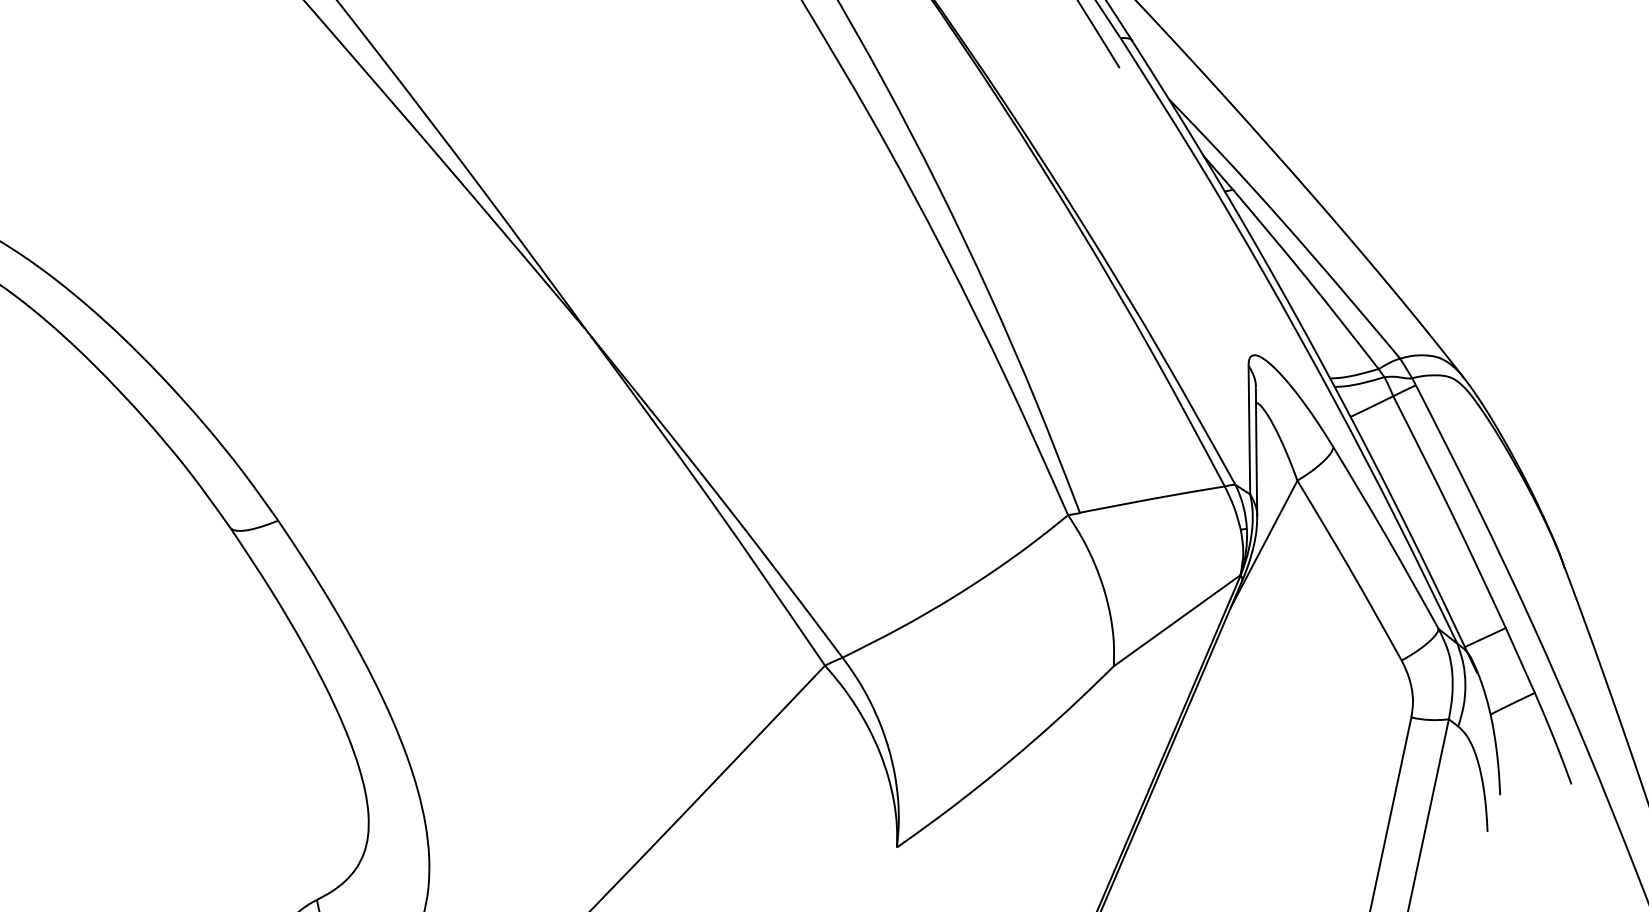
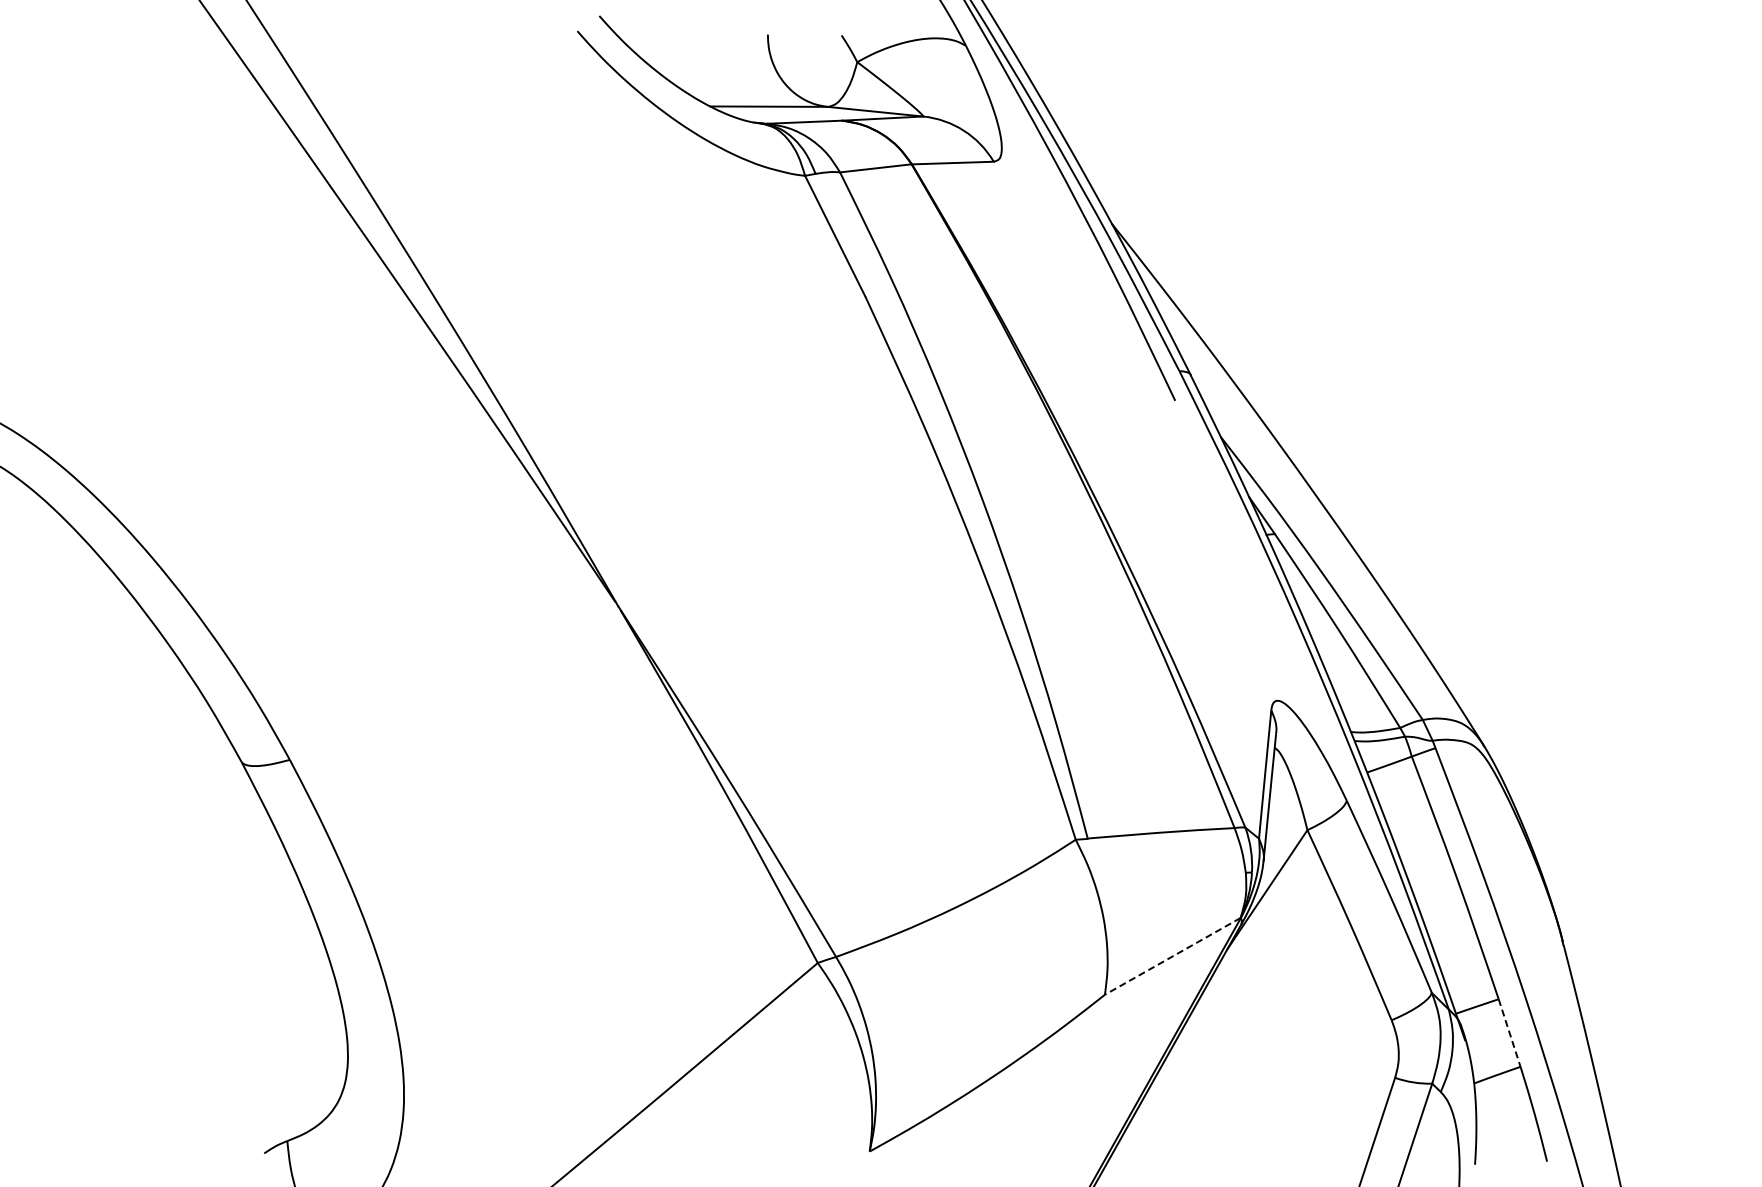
line: (1176, 620) -> (1172, 956), solid -> dashed
line: (1520, 661) -> (1509, 1033), solid -> dashed

